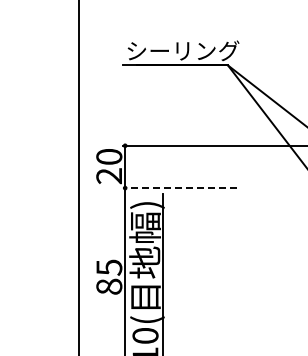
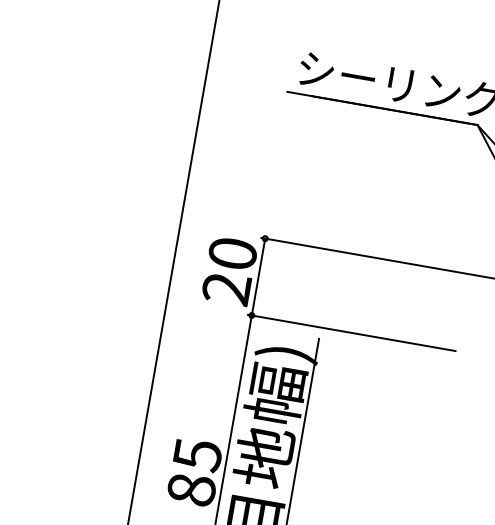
line: (179, 188) -> (350, 333), dashed -> solid

